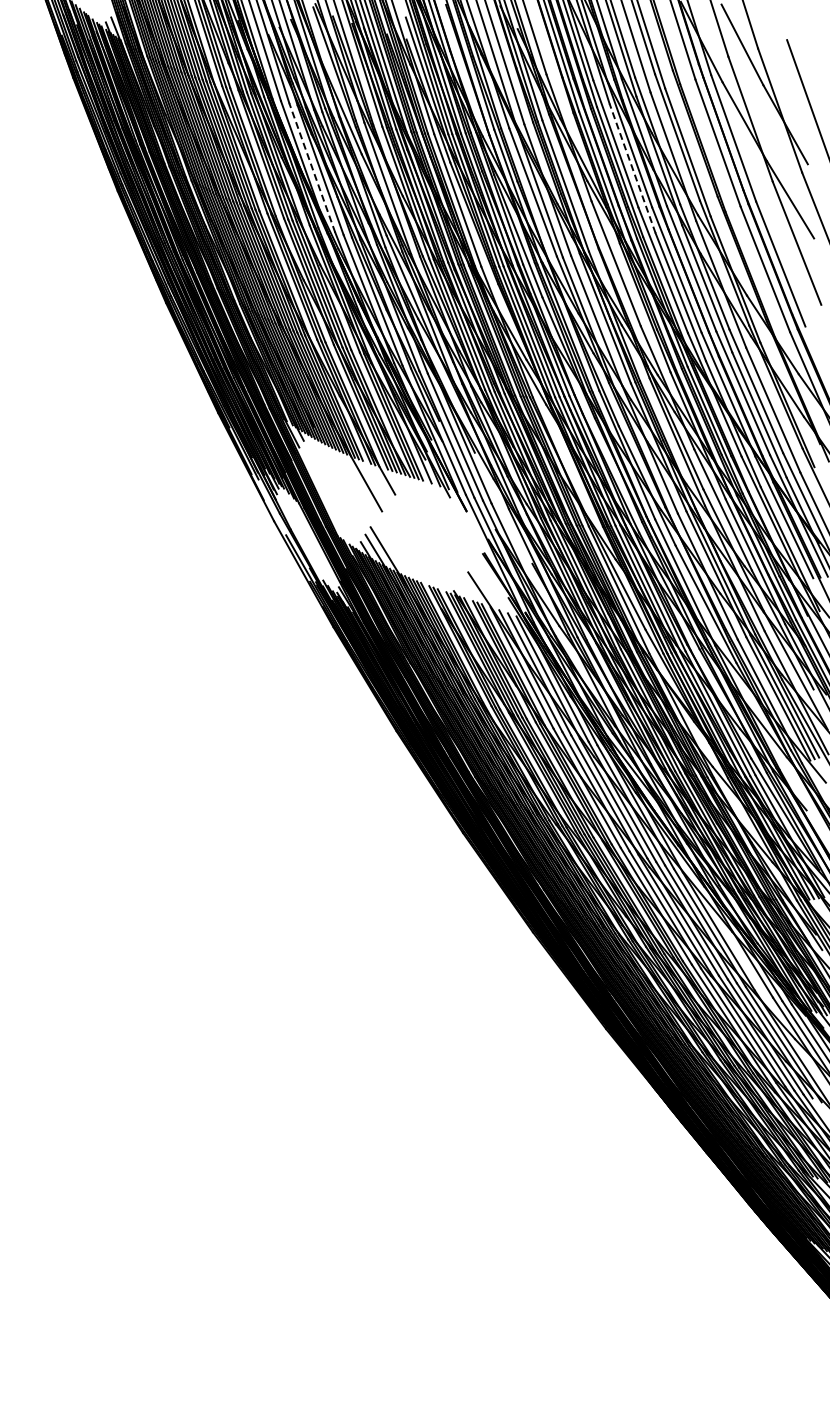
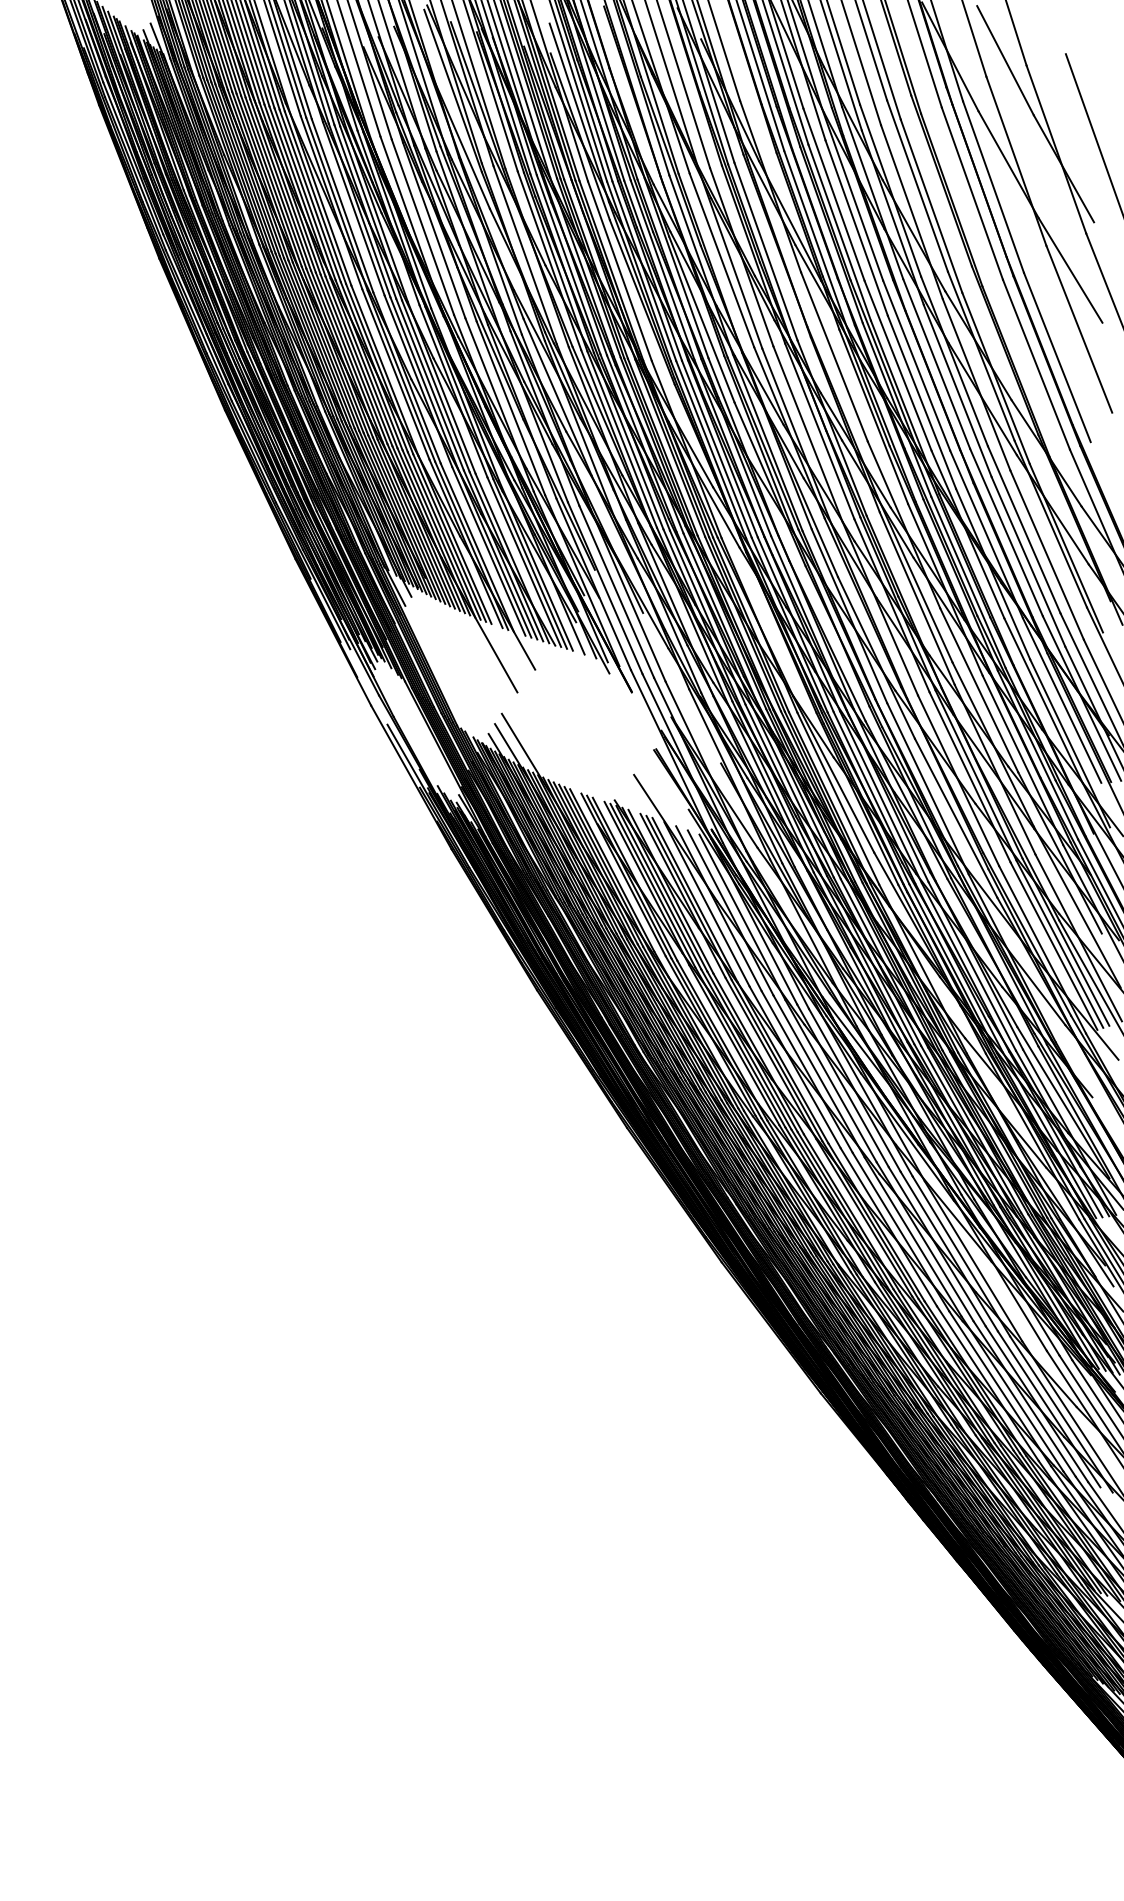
line: (312, 167) -> (423, 226), dashed -> solid
line: (632, 168) -> (856, 228), dashed -> solid

